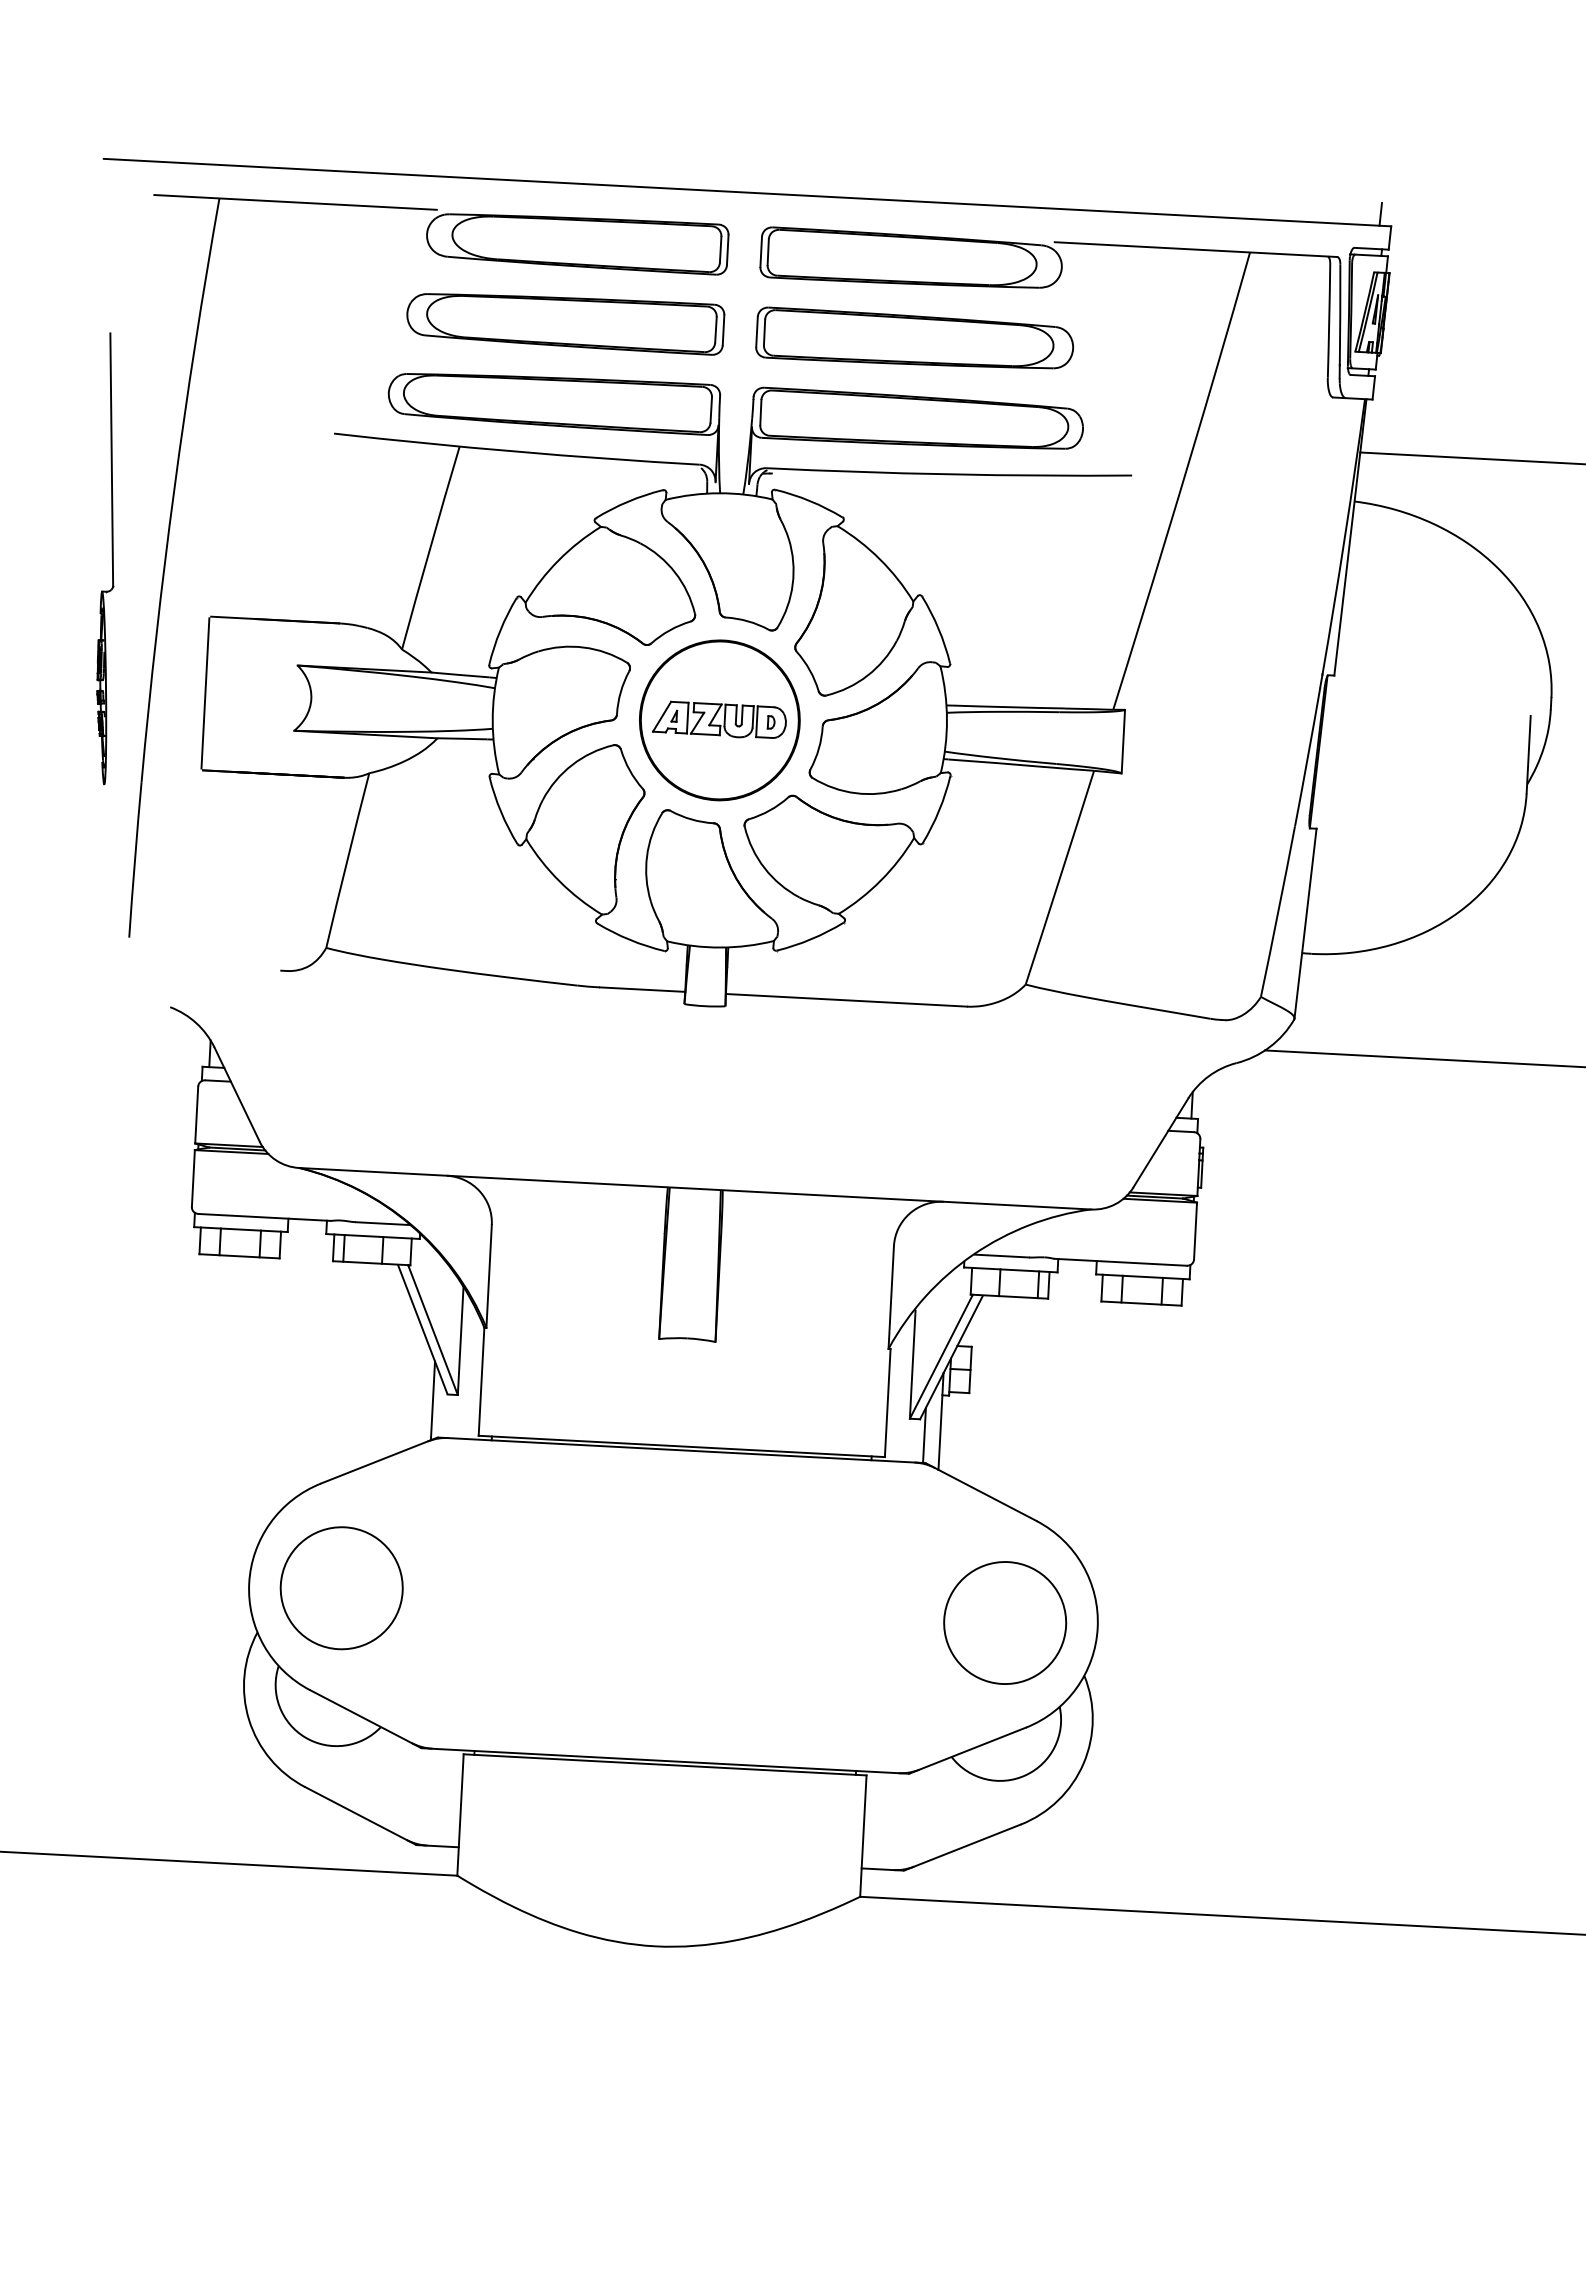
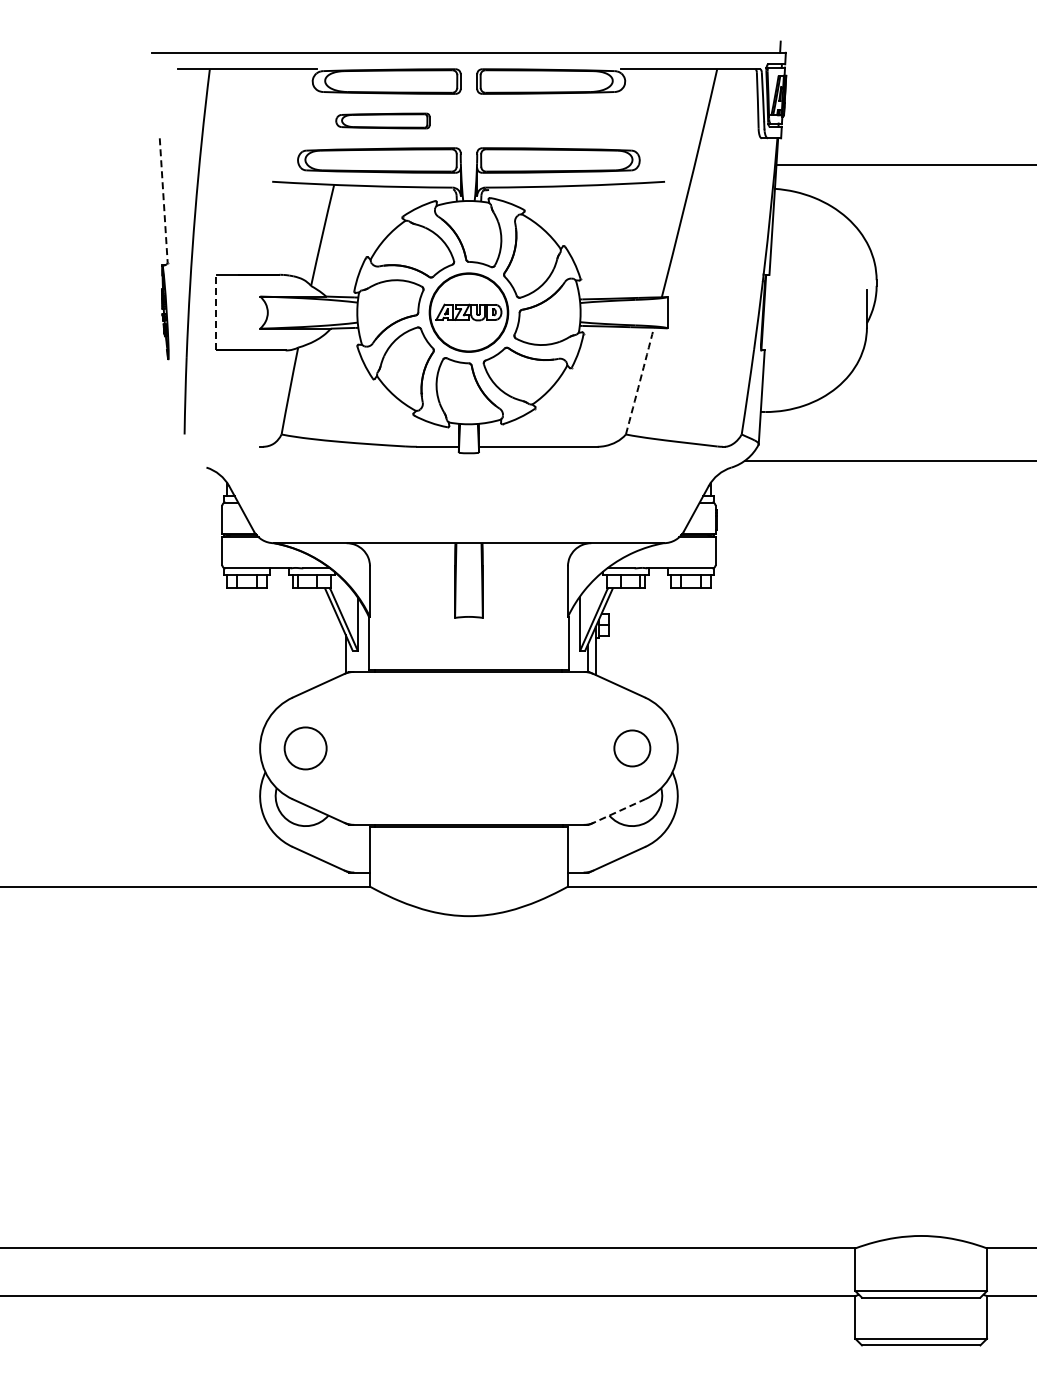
part: (564, 320) -> (382, 120), size x0.6
part: (914, 339) -> (554, 120), removed
line: (111, 460) -> (163, 200), solid -> dashed
line: (205, 693) -> (215, 312), solid -> dashed
arc: (1060, 878) -> (640, 381), solid -> dashed
circle: (341, 1588) -> (305, 748), size x0.7
circle: (1005, 1623) -> (632, 748), size x0.6
line: (968, 1749) -> (617, 811), solid -> dashed

